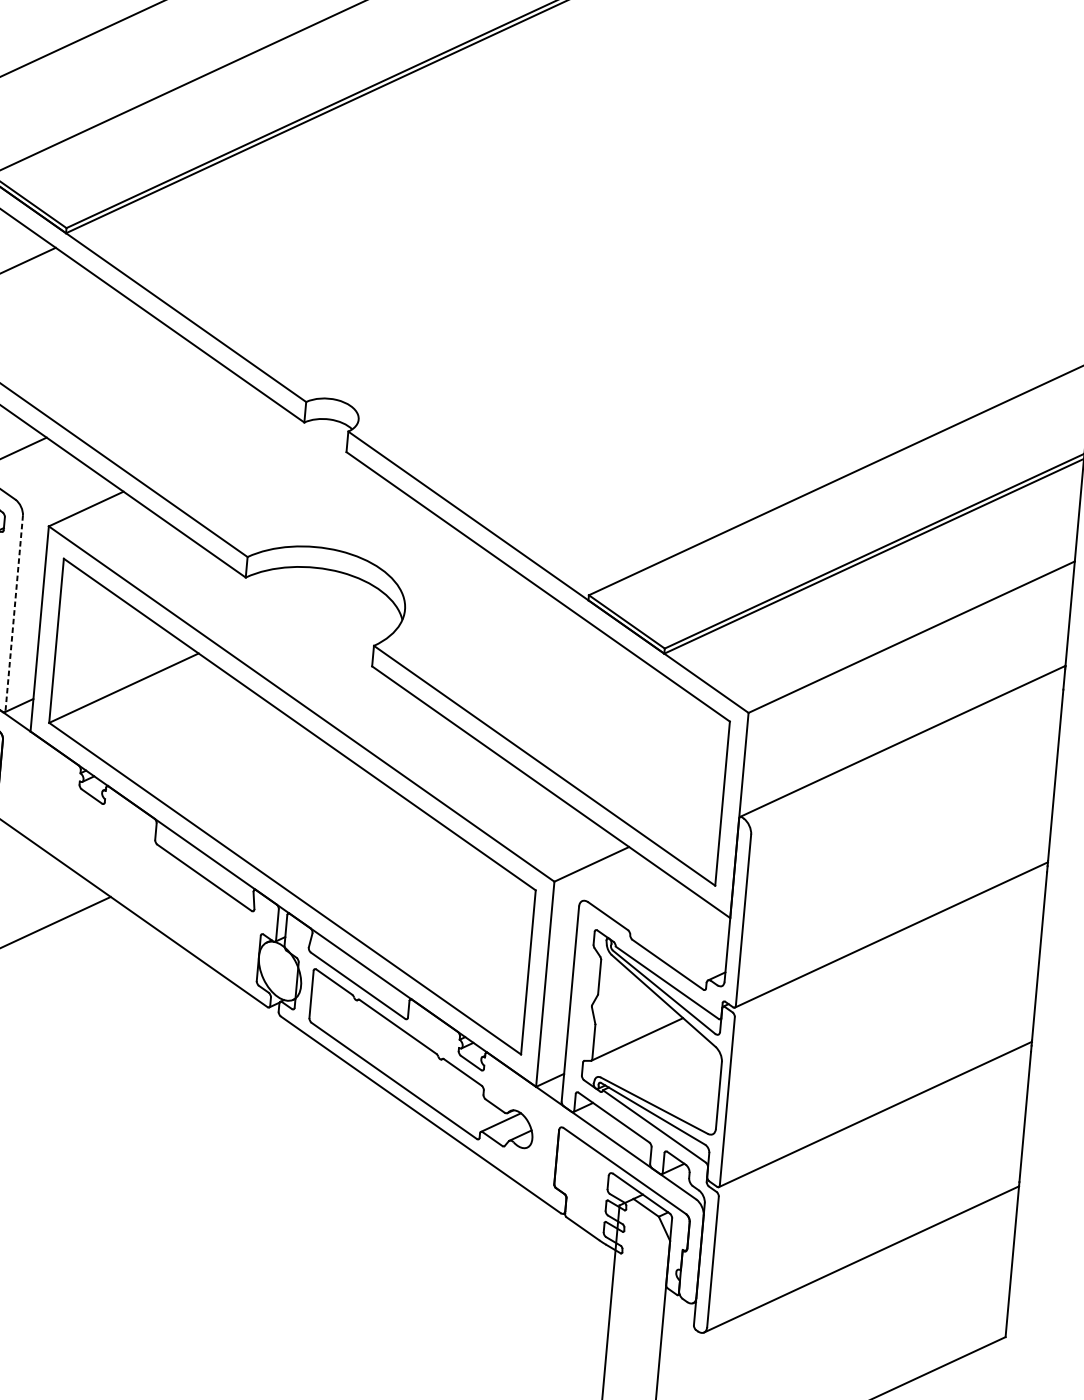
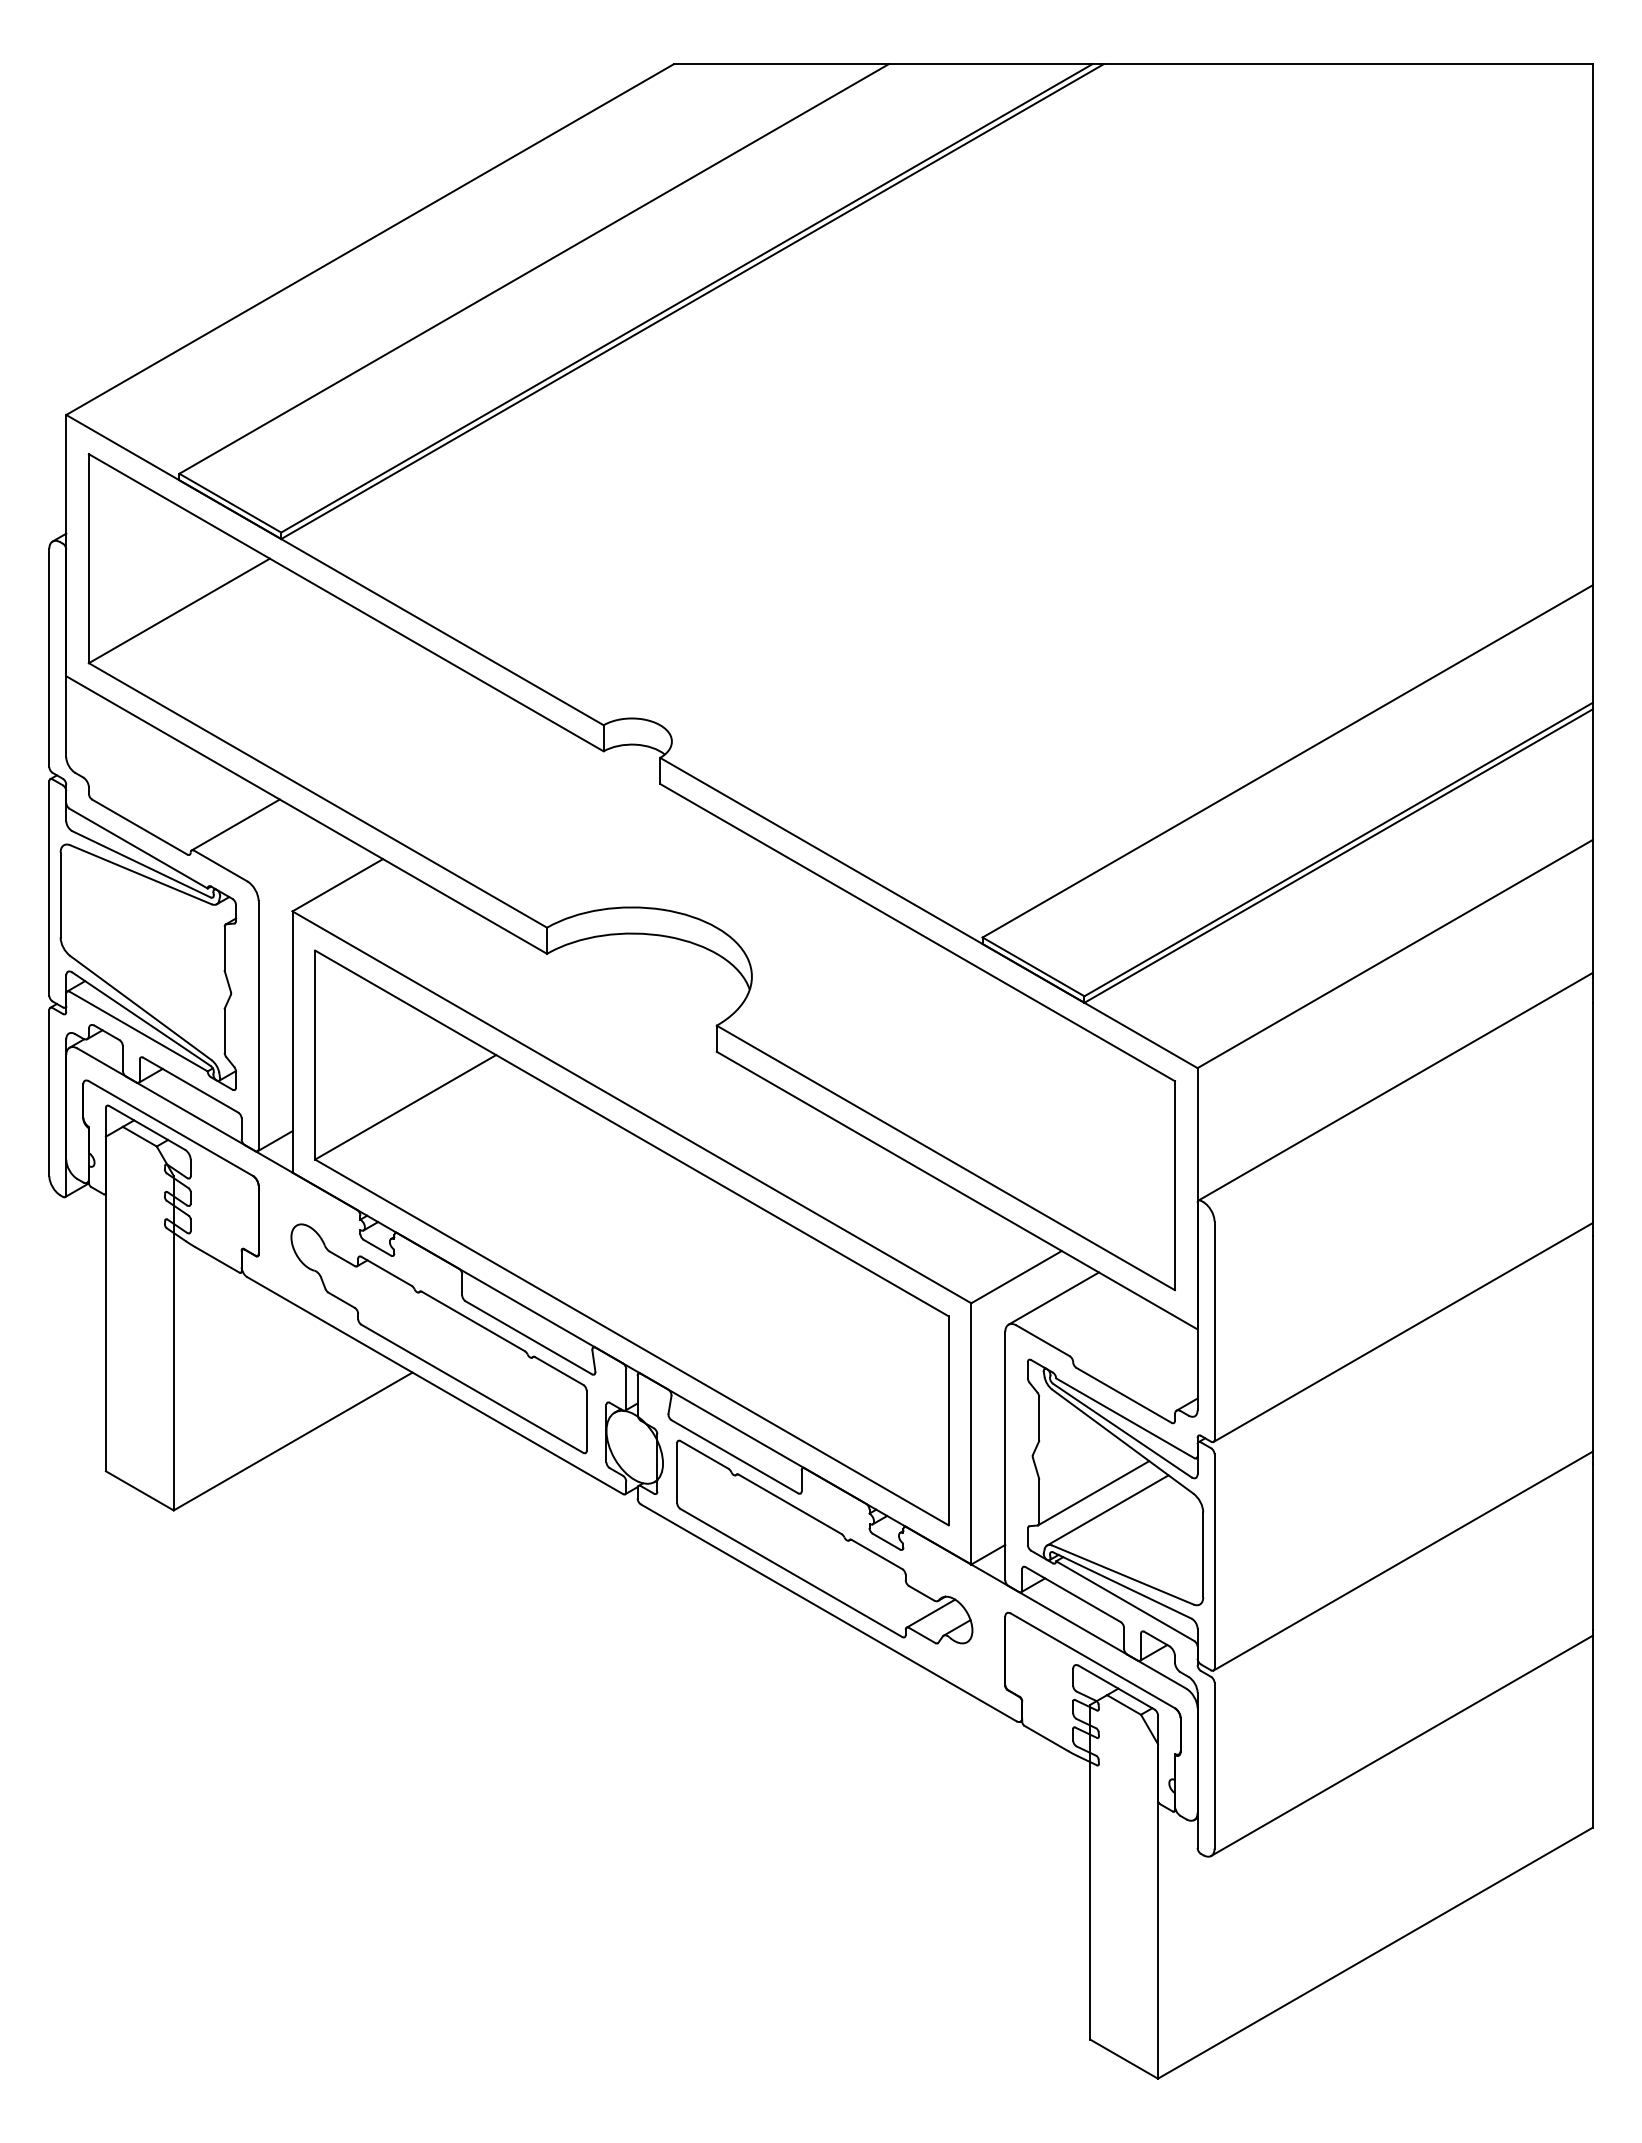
line: (14, 612) -> (258, 1024), dashed -> solid
part: (133, 872) -> (438, 1338), added
line: (619, 883) -> (1053, 1298), added
line: (646, 1053) -> (1107, 1510), added

